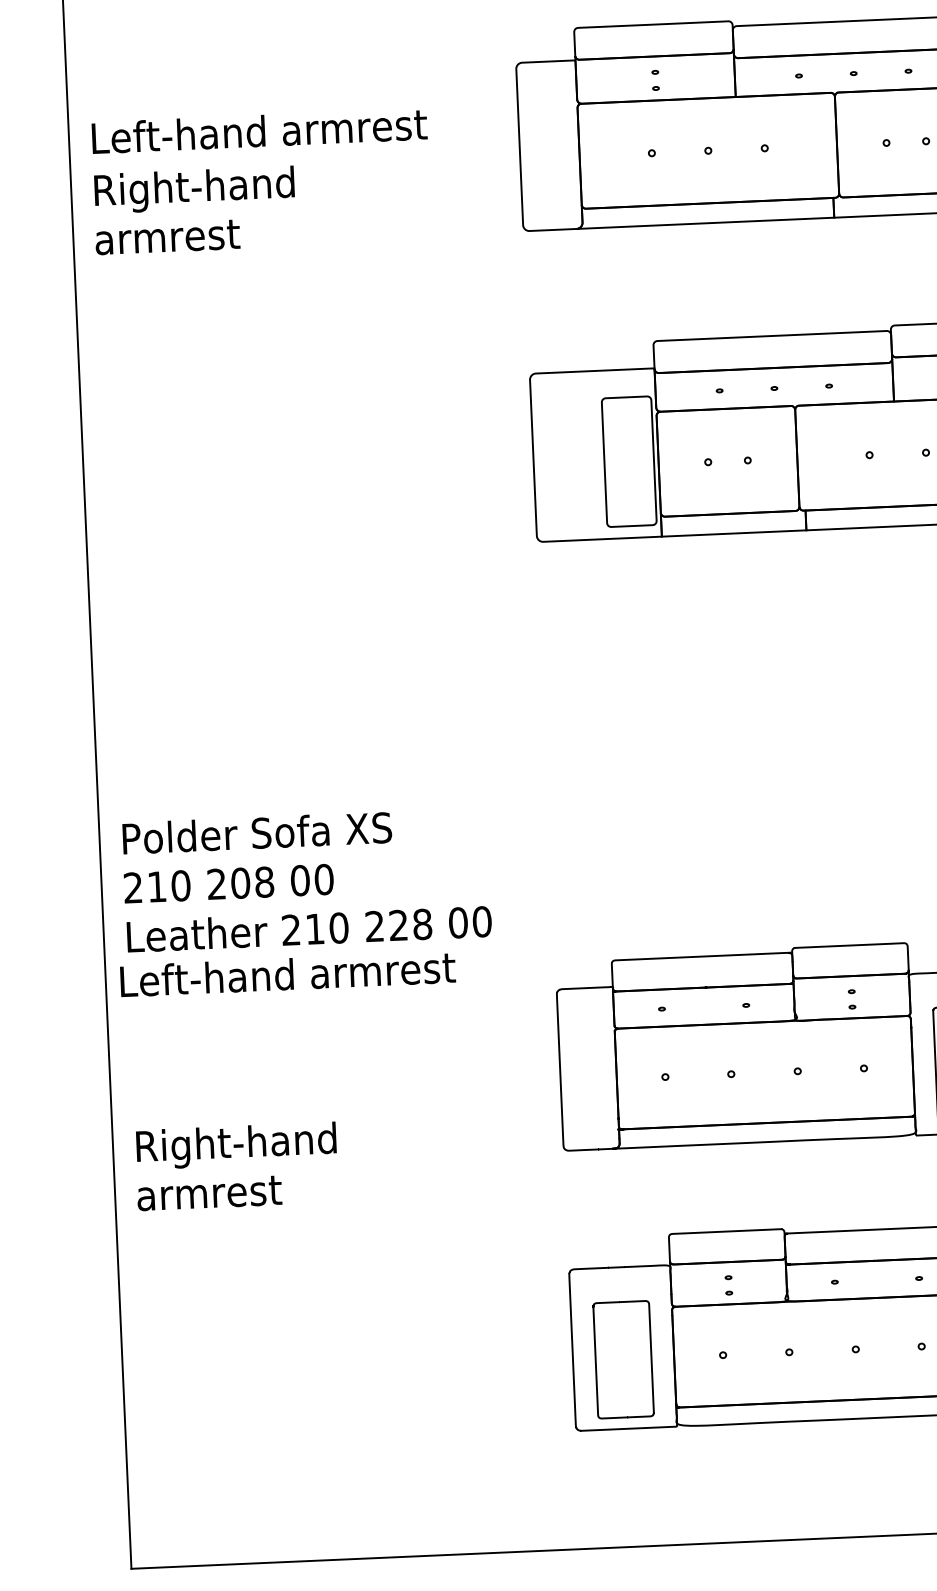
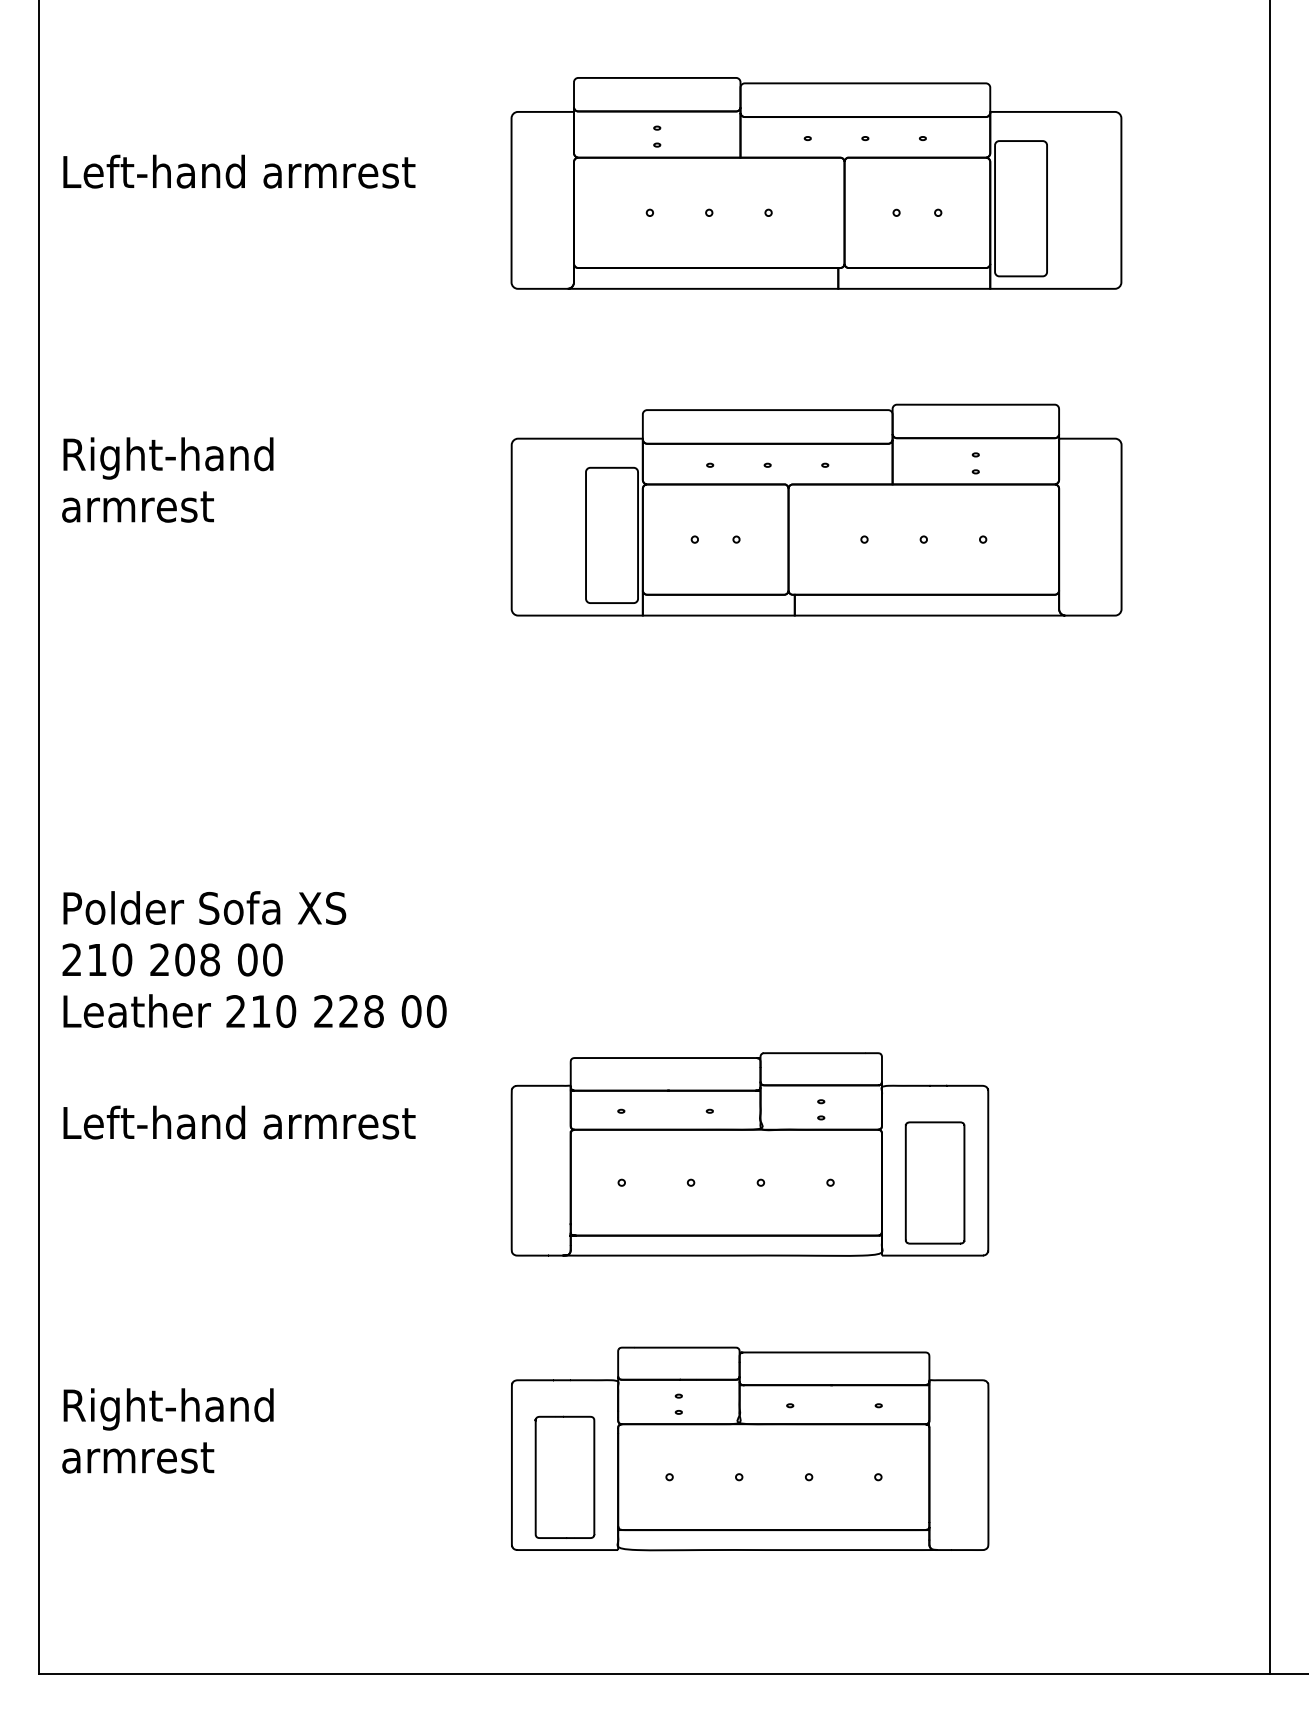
text: (194, 210) -> (167, 479), moved
text: (287, 974) -> (239, 1122), moved
text: (236, 1166) -> (167, 1430), moved

